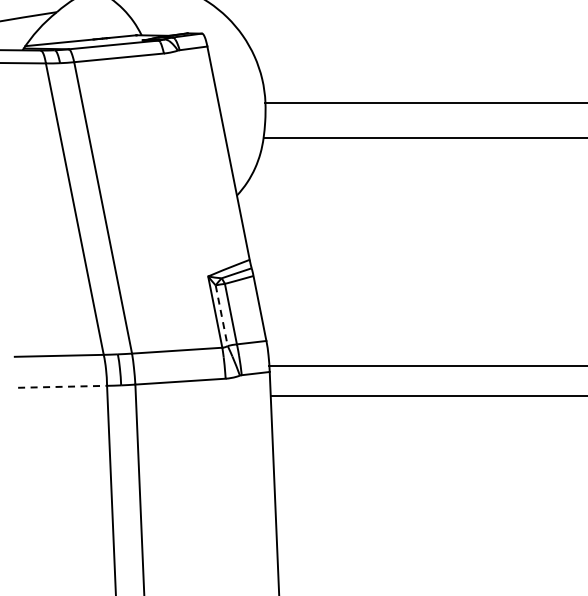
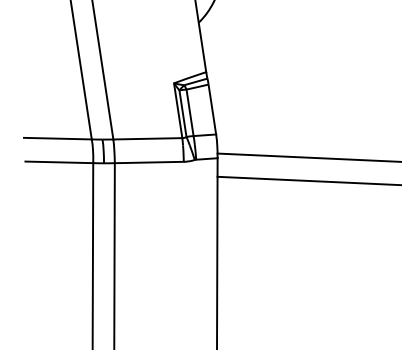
line: (221, 315) -> (182, 113), dashed -> solid
line: (63, 386) -> (60, 162), dashed -> solid

